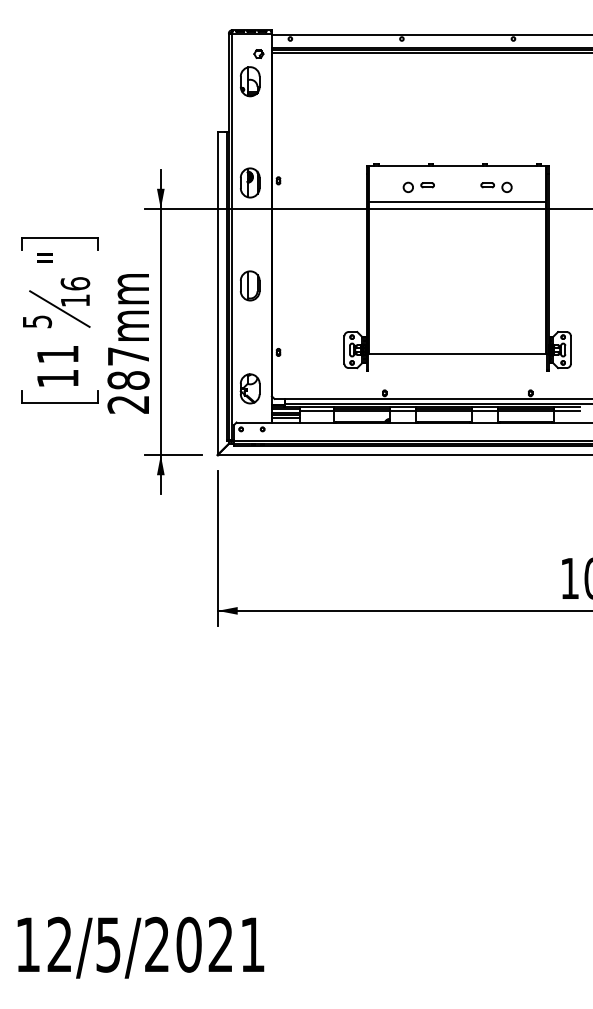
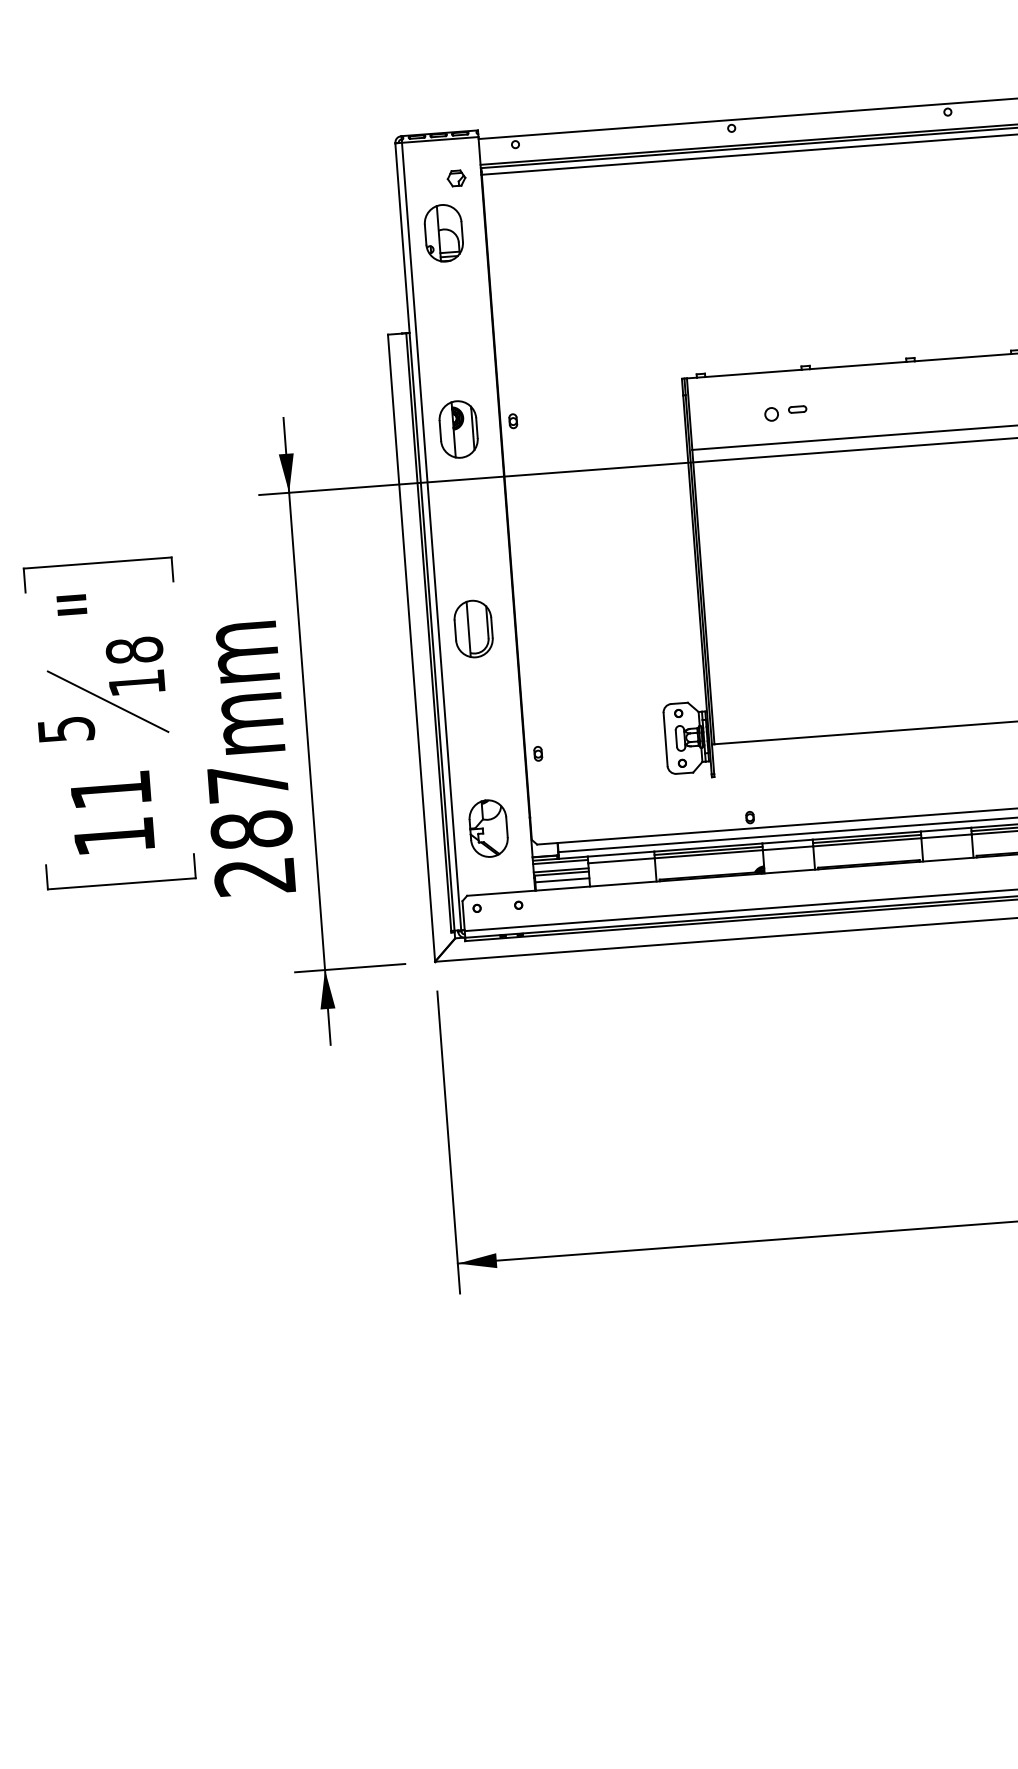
part: (418, 186) -> (785, 411), size x0.7
part: (496, 186) -> (936, 400), removed
text: (74, 283) -> (132, 649), 16 -> 18

